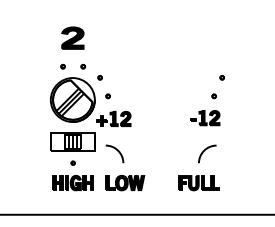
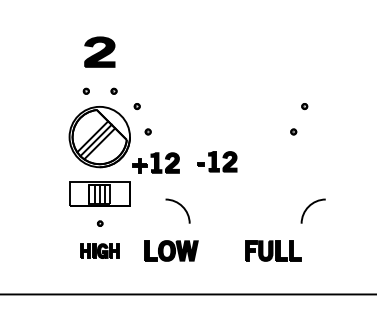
part: (205, 118) -> (217, 162), moved
curve: (116, 150) -> (180, 206), moved
curve: (205, 150) -> (310, 206), moved
part: (72, 183) -> (99, 251), size x0.7

